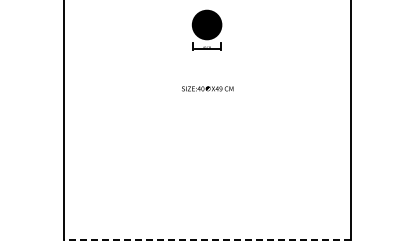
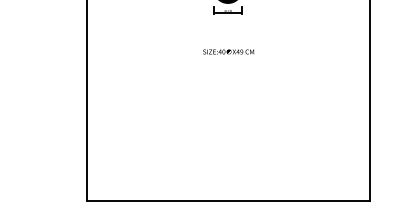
line: (207, 239) -> (228, 200), dashed -> solid

